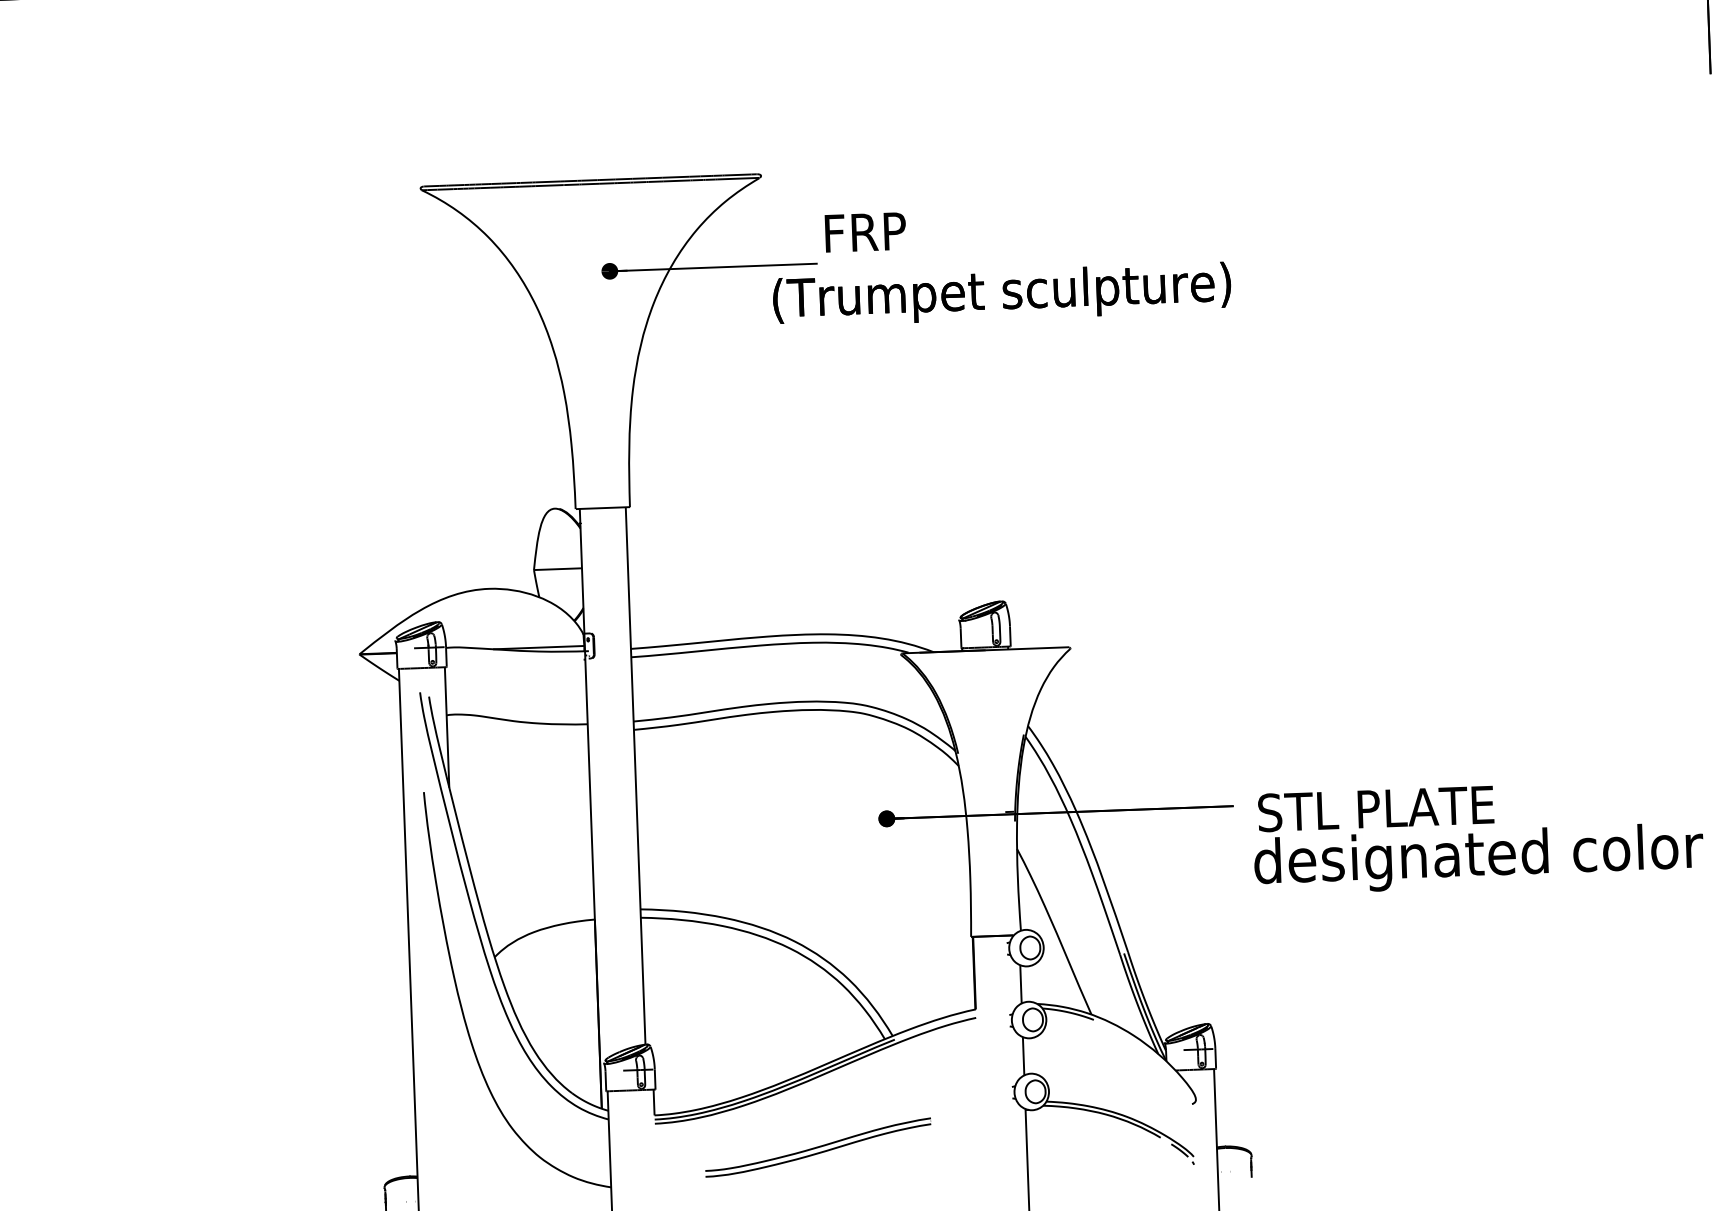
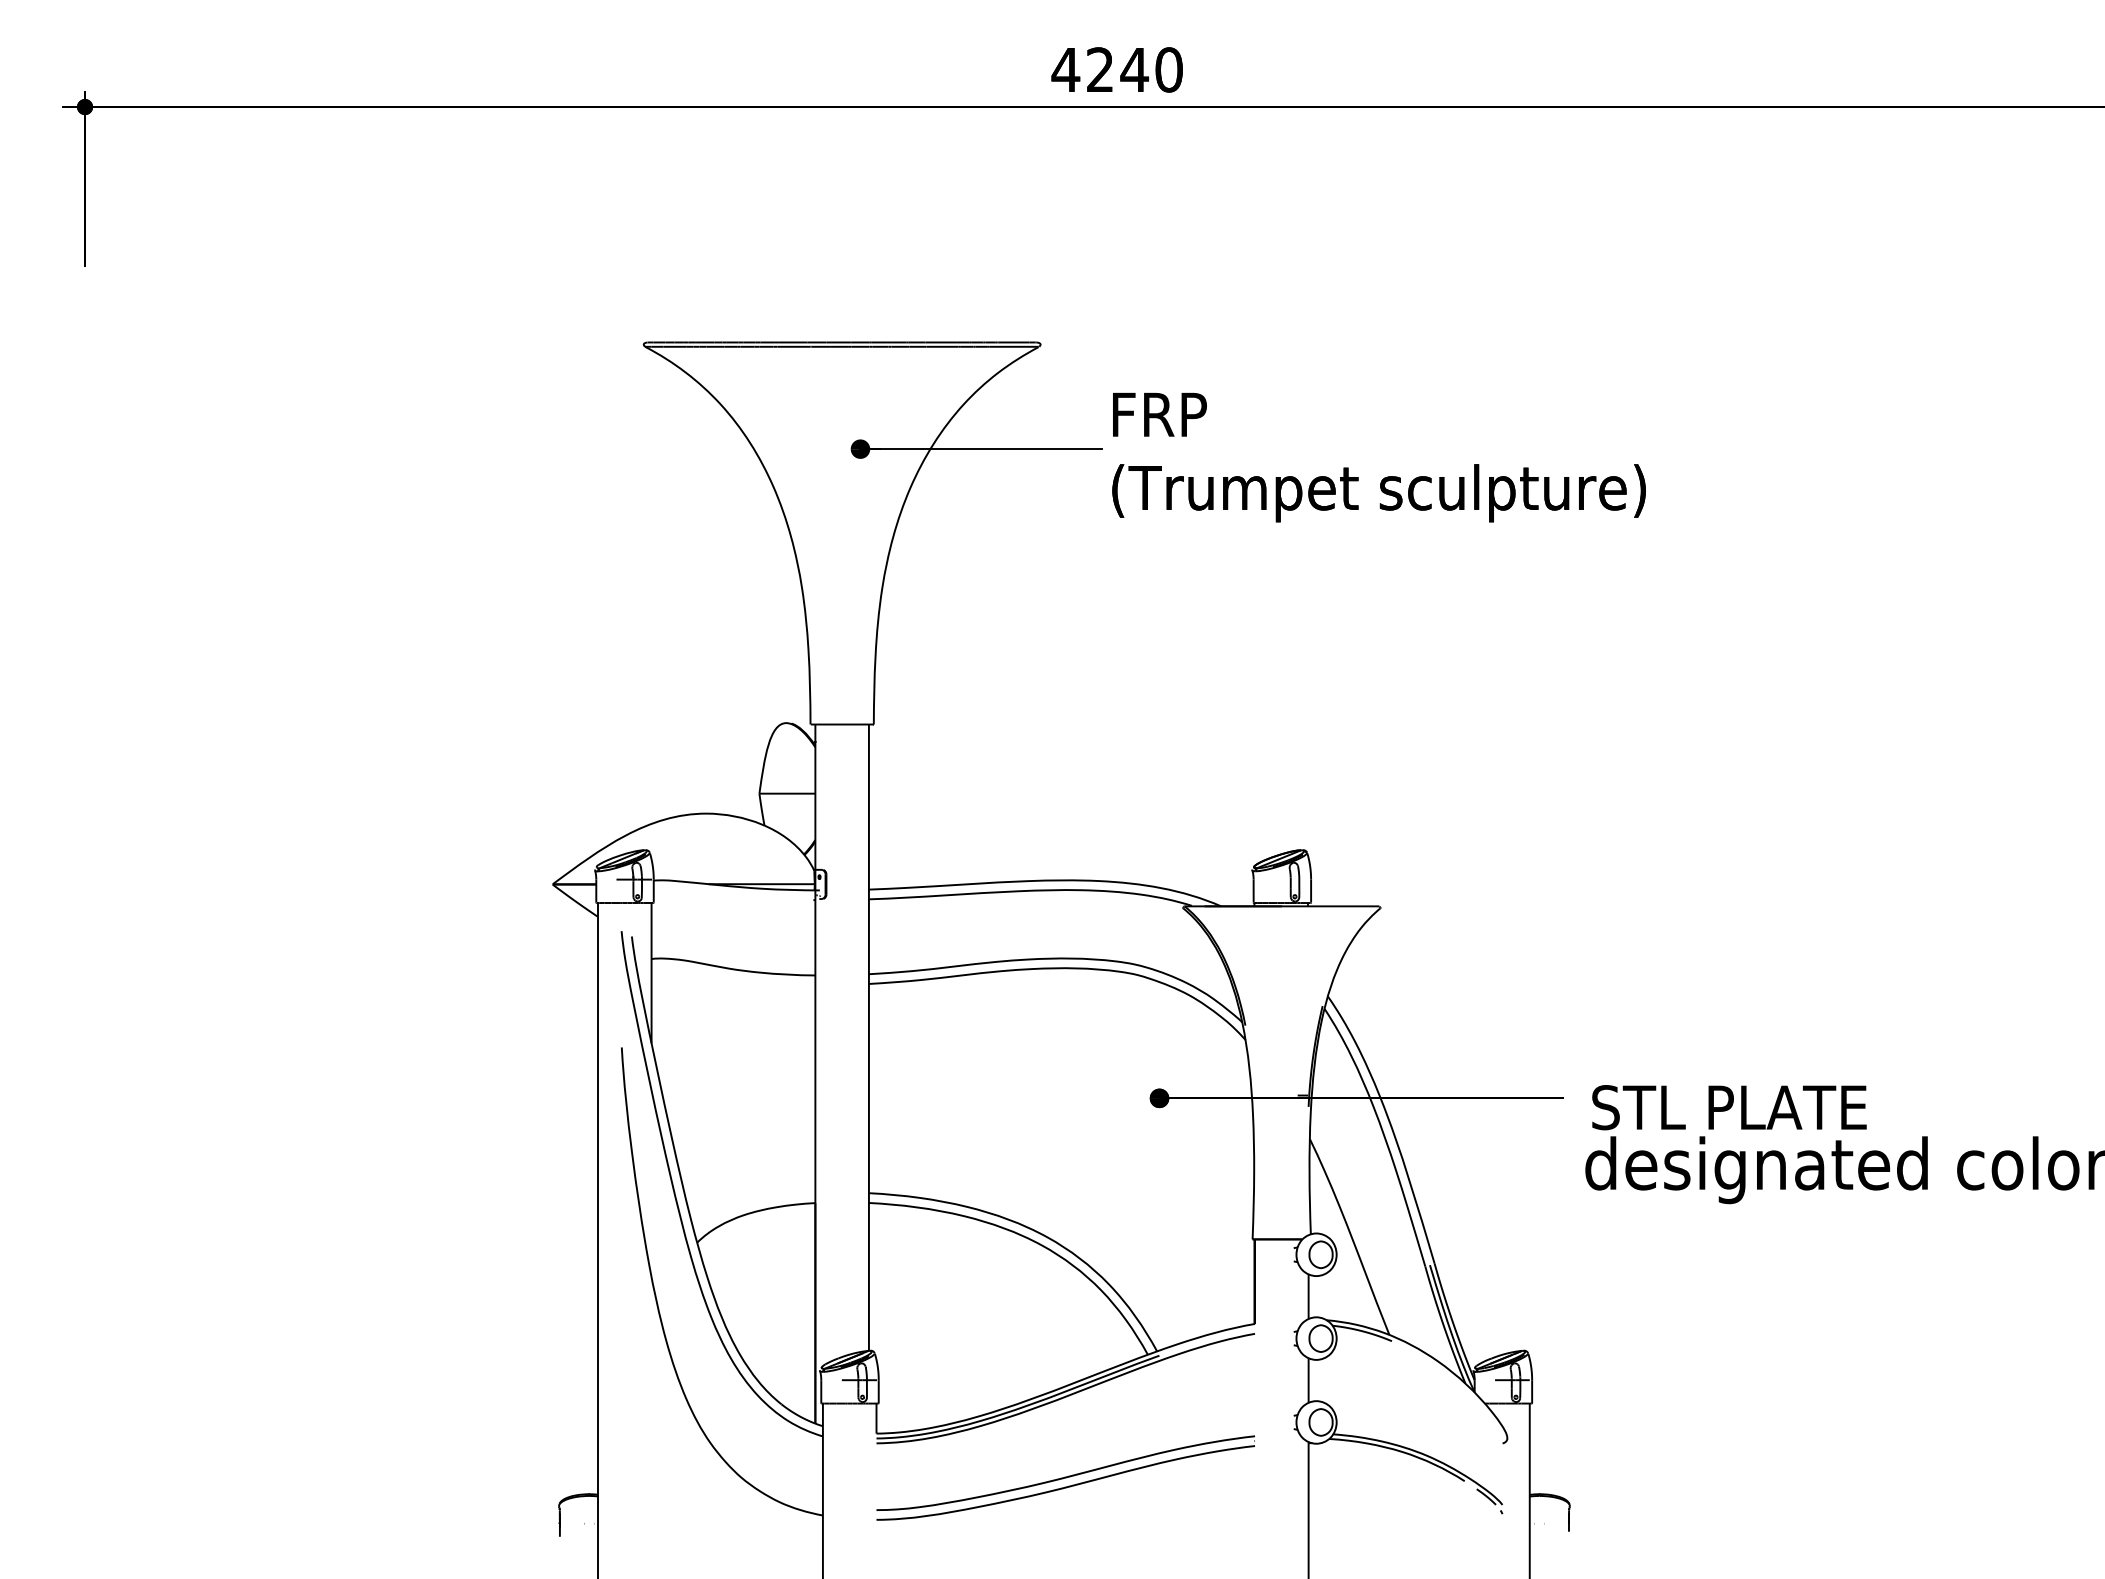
text: (1001, 295) -> (1378, 493), moved
part: (818, 1147) -> (1065, 1477), size x1.43

